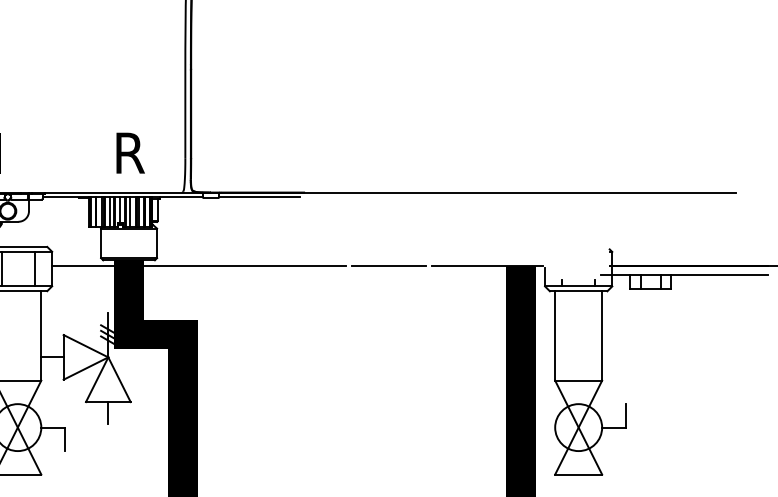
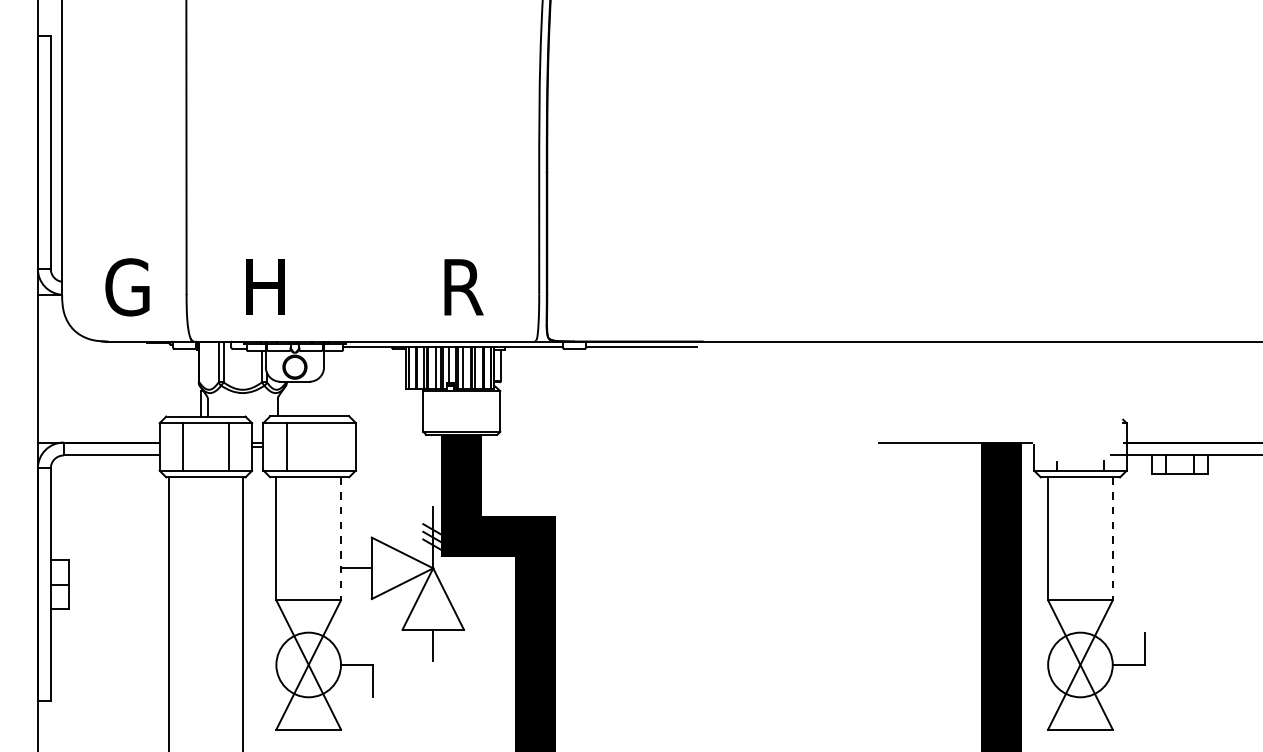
line: (198, 265) -> (557, 442), removed
line: (389, 265) -> (819, 442), removed
line: (35, 268) -> (332, 446), removed
line: (41, 336) -> (341, 539), solid -> dashed
line: (601, 336) -> (1112, 539), solid -> dashed

